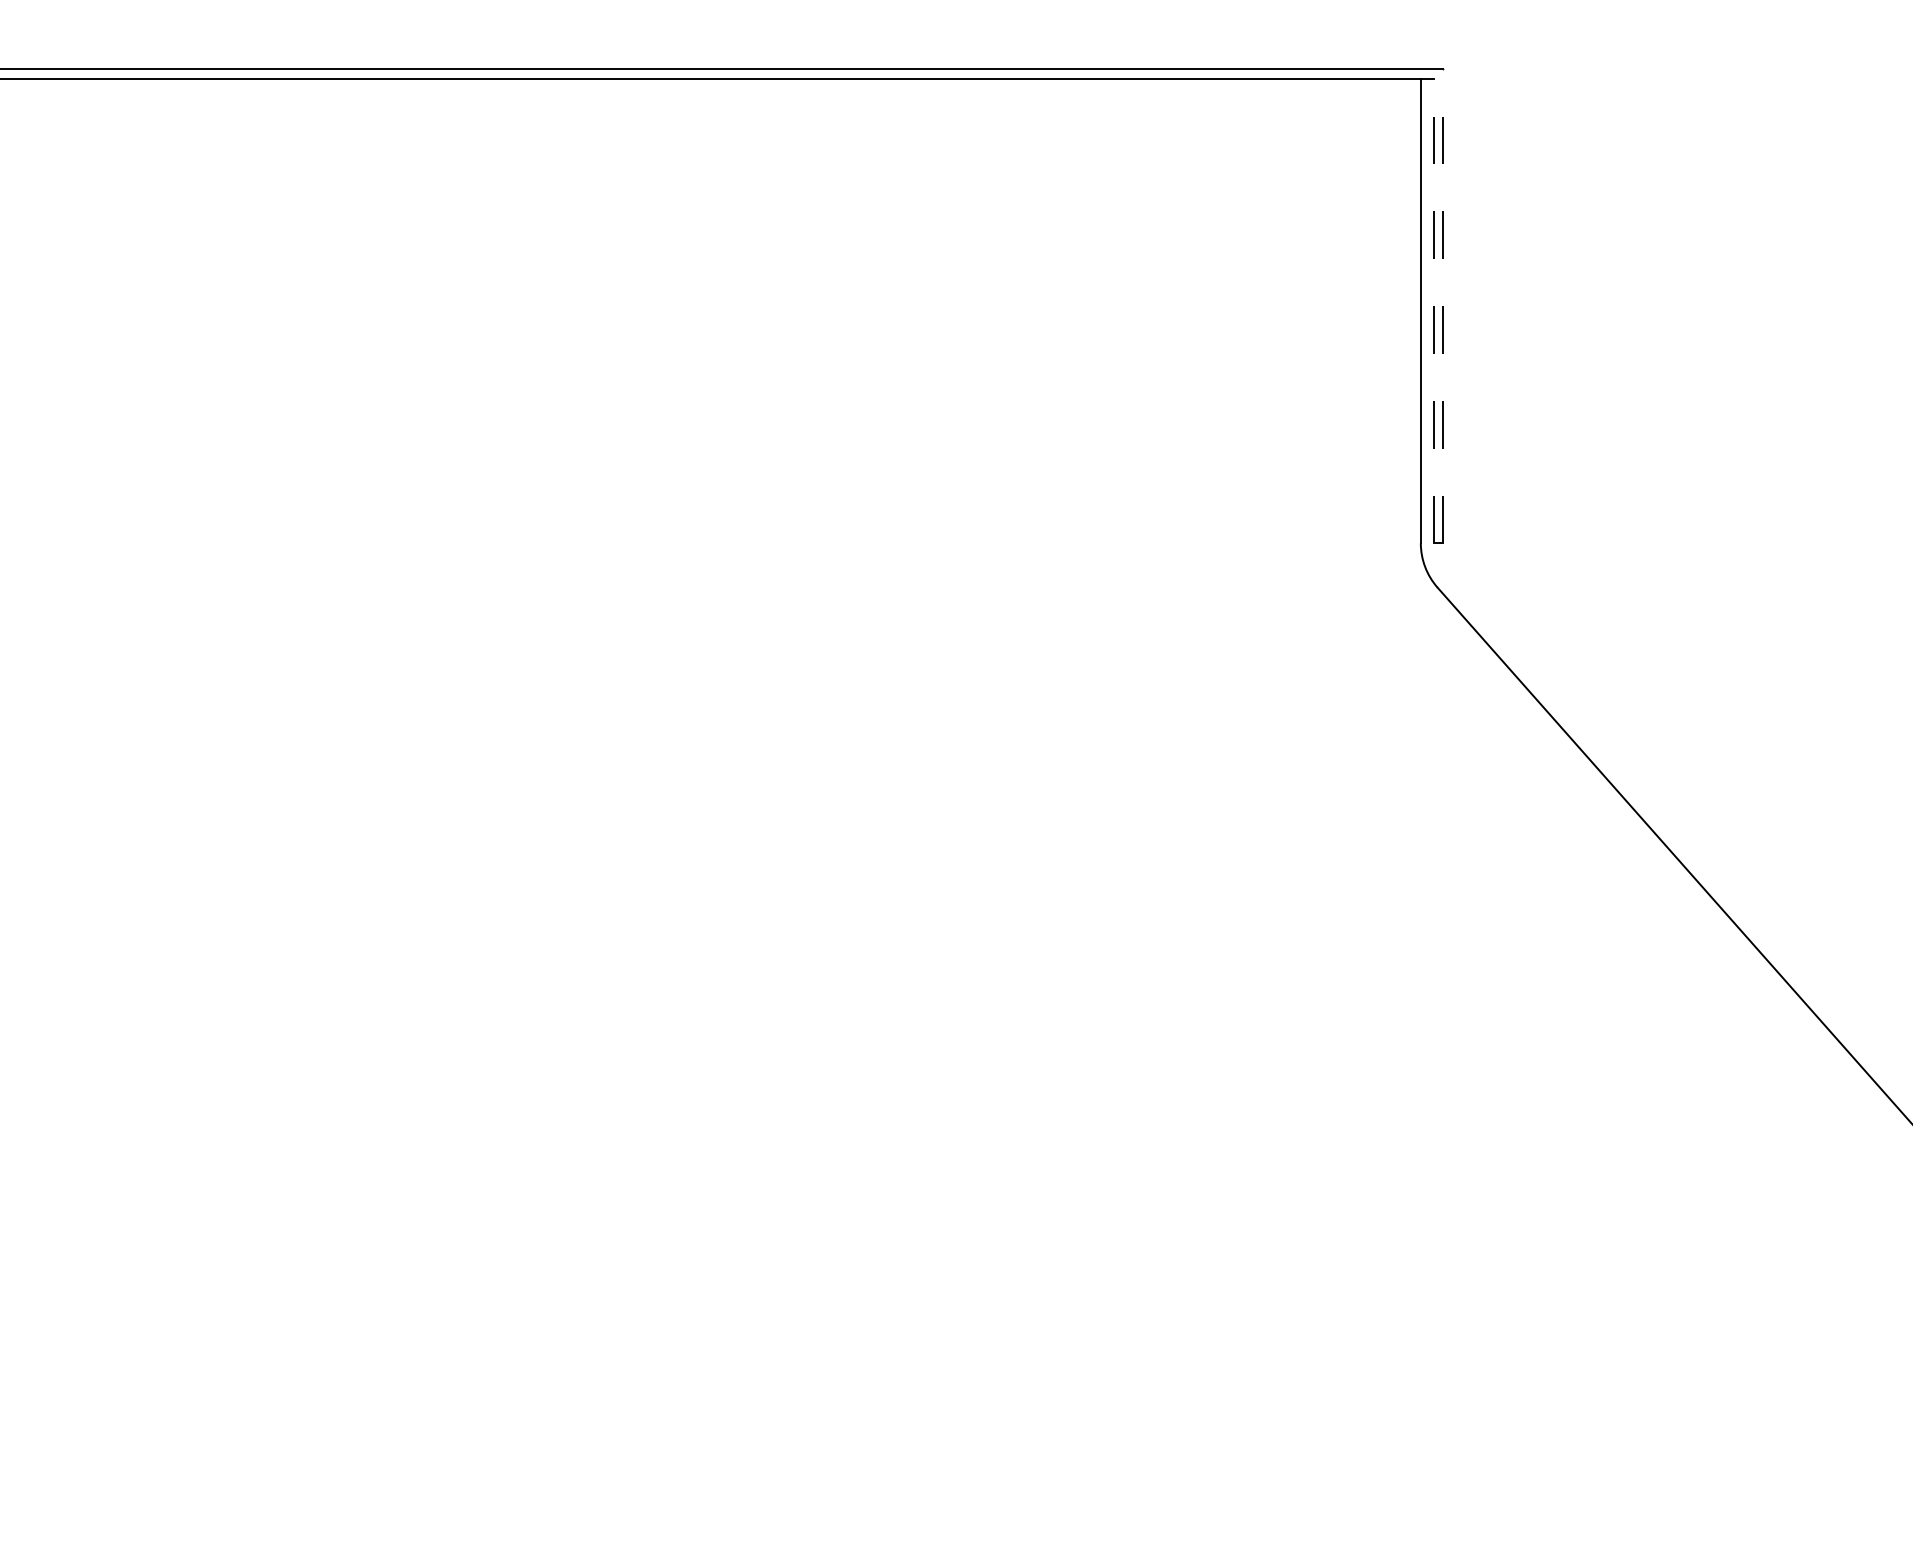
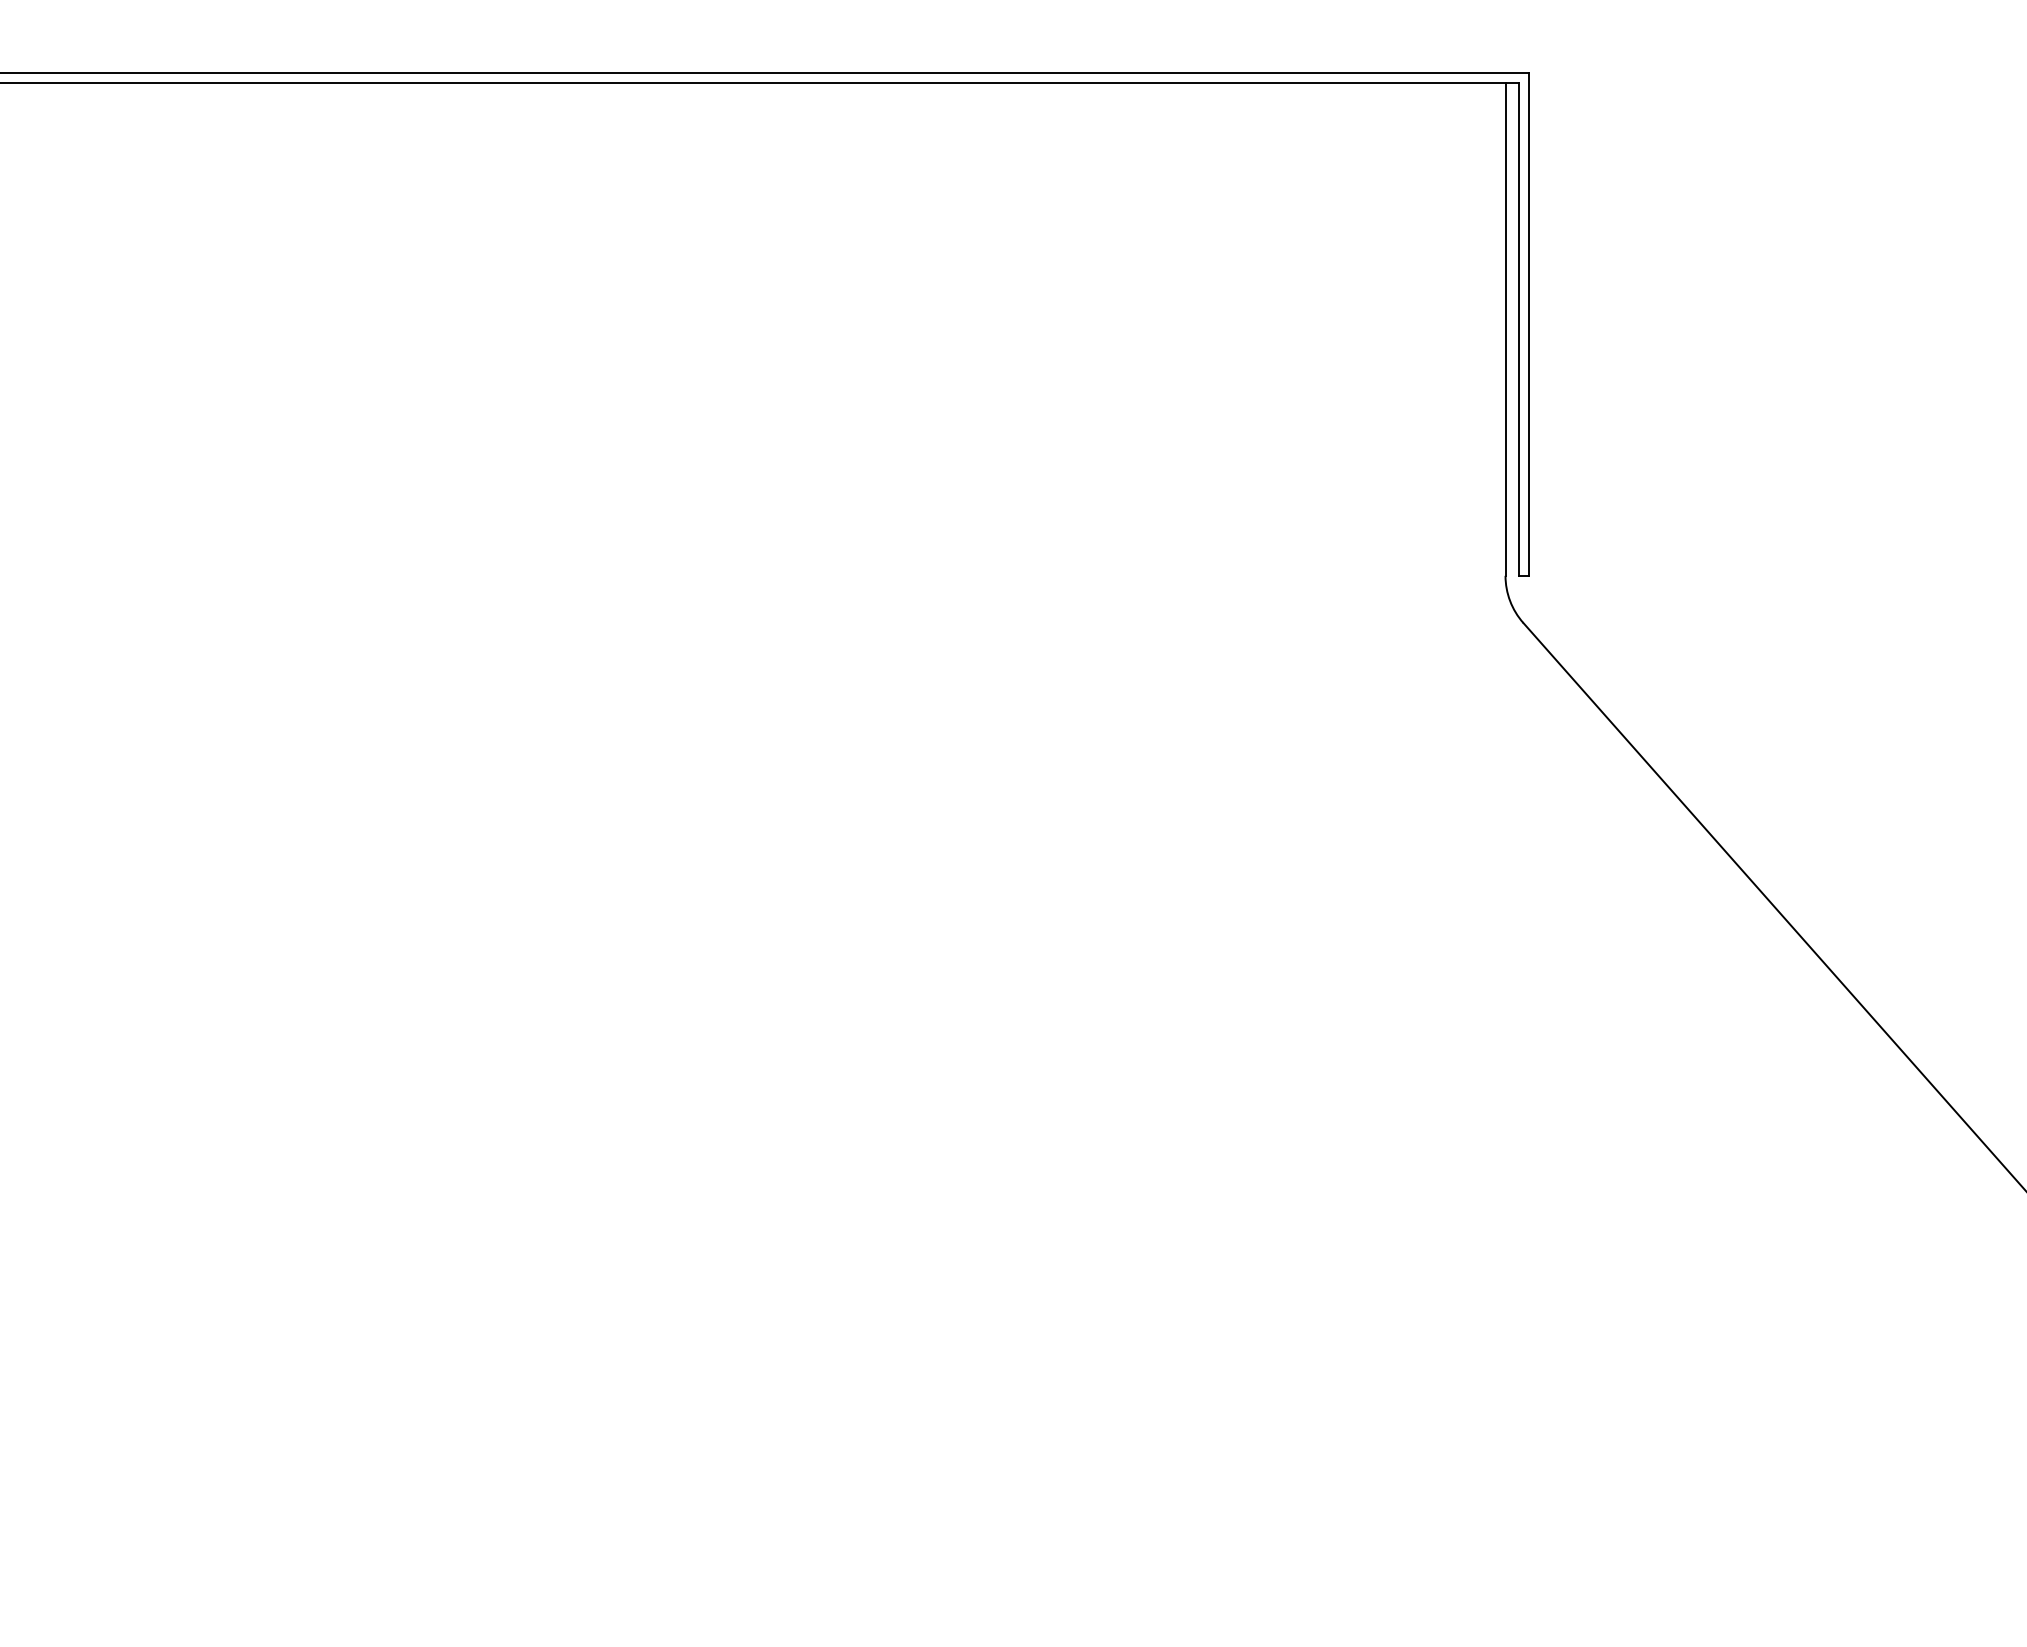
line: (1443, 305) -> (1529, 323), dashed -> solid
line: (1433, 310) -> (1518, 329), dashed -> solid

